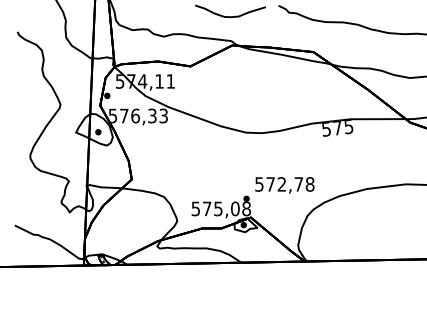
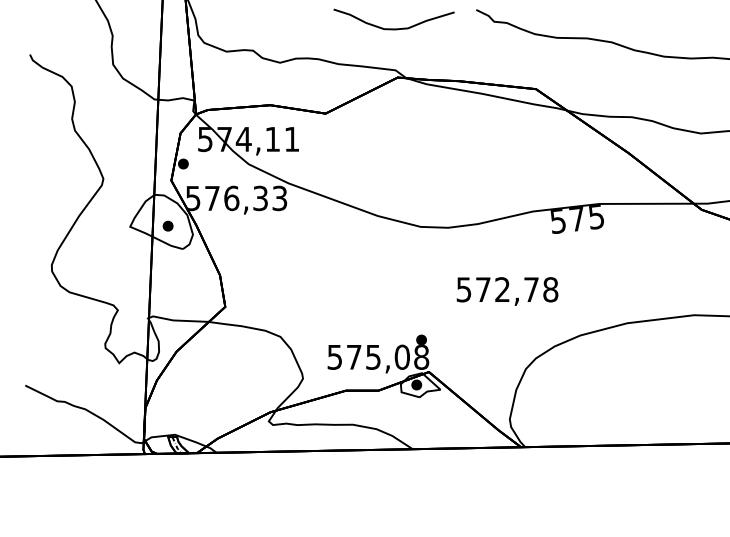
text: (284, 185) -> (506, 291), moved

